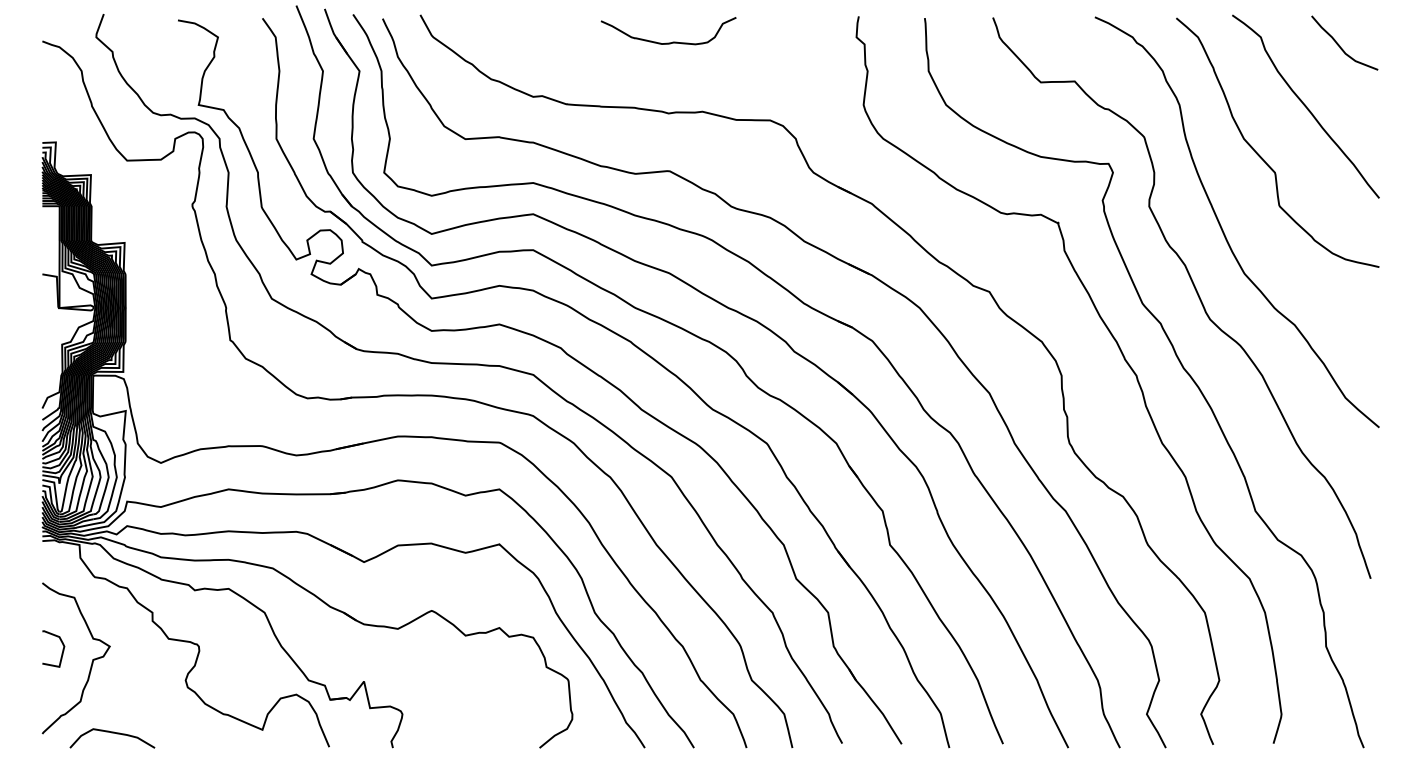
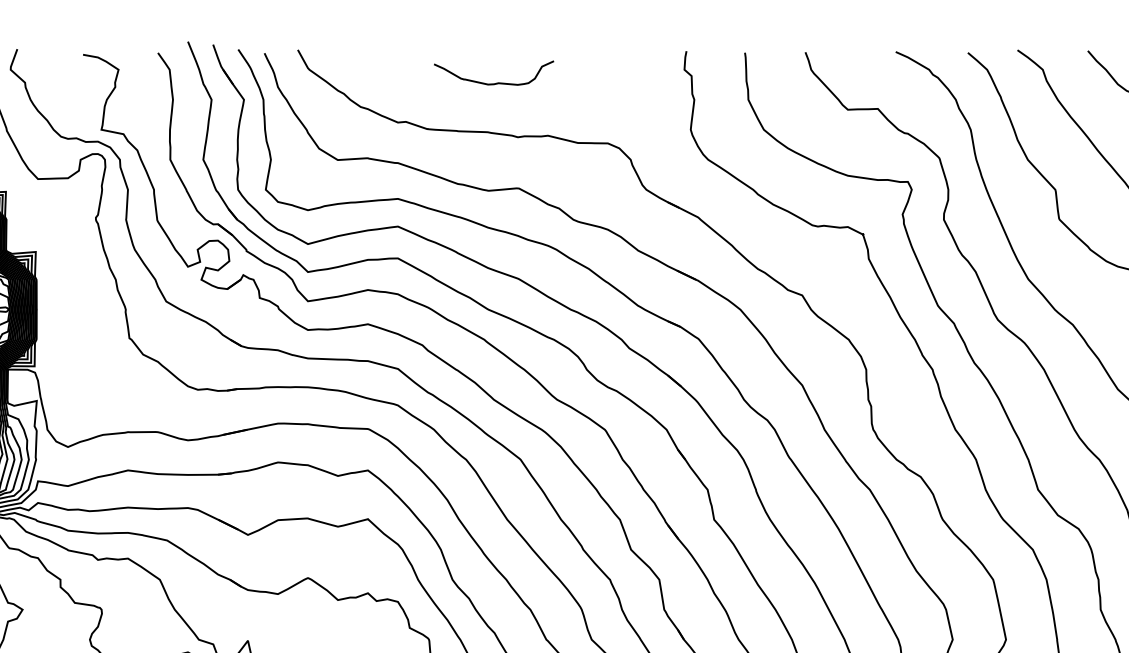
curve: (672, 41) -> (497, 82), moved

